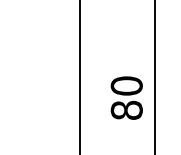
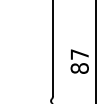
text: (126, 85) -> (79, 54), 80 -> 87

